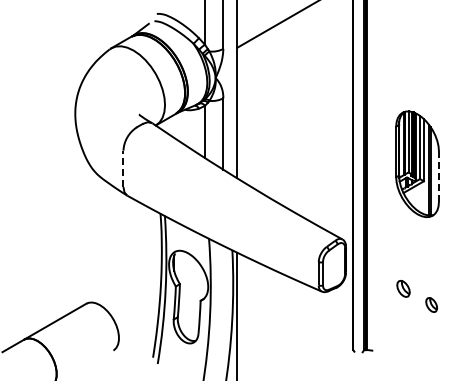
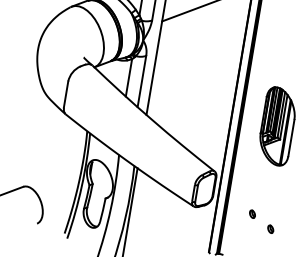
line: (123, 168) -> (66, 94), dashed -> solid
line: (438, 176) -> (291, 137), dashed -> solid
part: (403, 288) -> (252, 213), size x0.62
part: (431, 305) -> (270, 229), size x0.71

